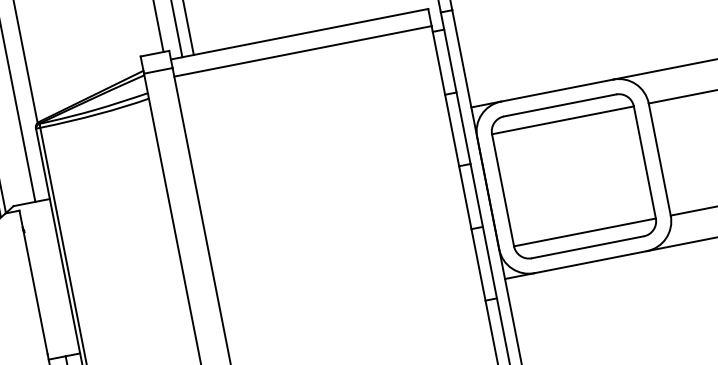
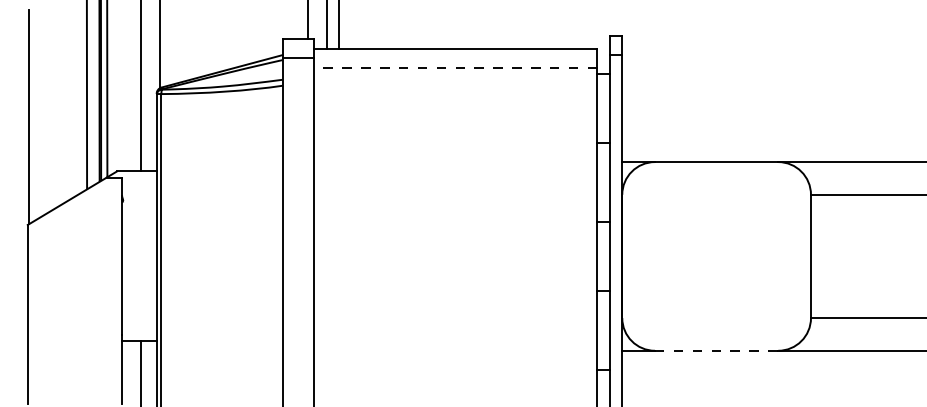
line: (302, 51) -> (455, 67), solid -> dashed
part: (573, 176) -> (716, 256), removed
line: (590, 261) -> (716, 350), solid -> dashed

